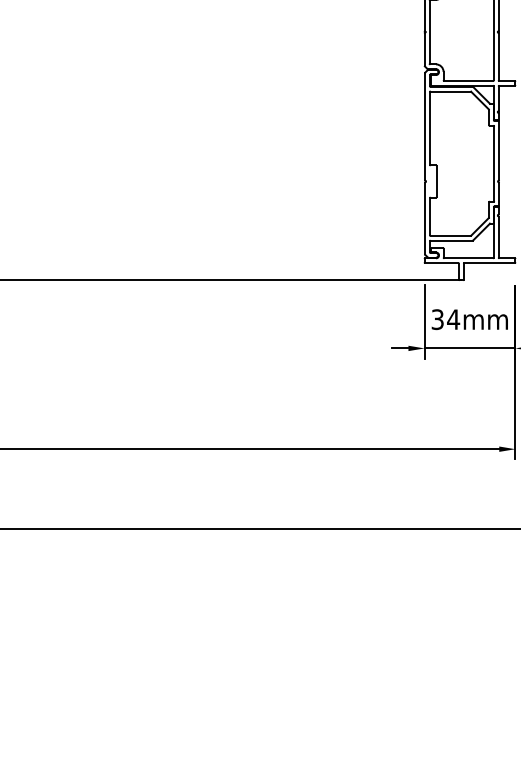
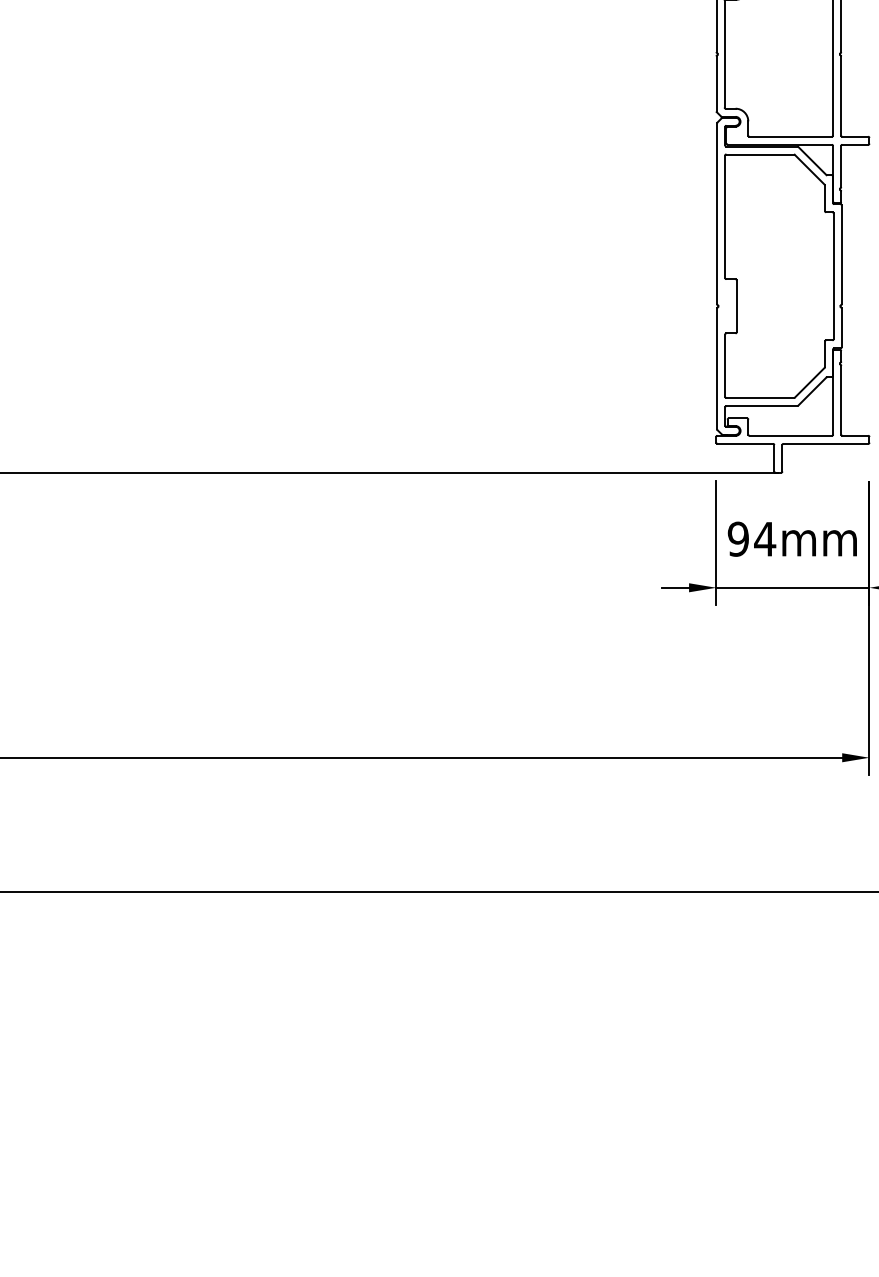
text: (437, 319) -> (738, 538), 34mm -> 94mm

